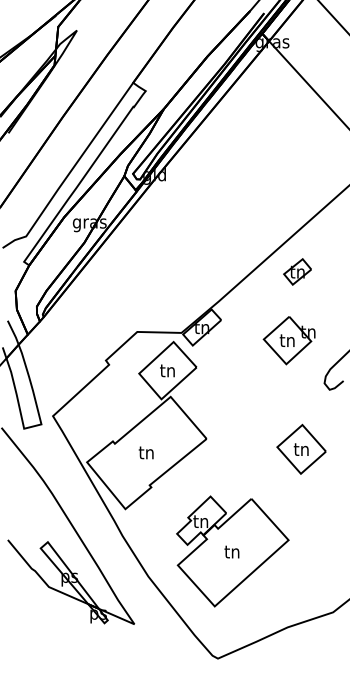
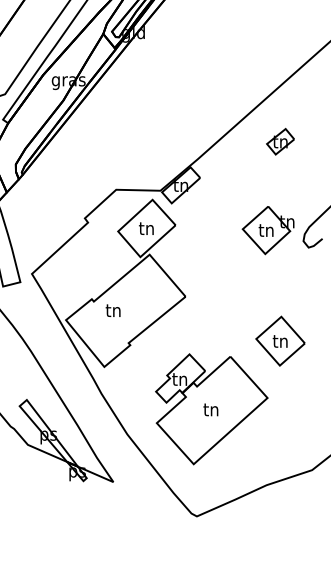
part: (297, 271) -> (280, 141), moved
part: (288, 340) -> (267, 230), moved
part: (301, 448) -> (280, 340), moved
text: (145, 452) -> (112, 310), moved

